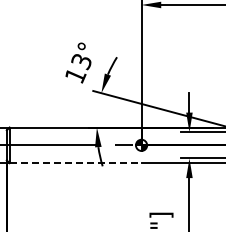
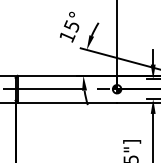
text: (81, 59) -> (71, 24), 13° -> 15°
line: (75, 163) -> (67, 102), dashed -> solid

